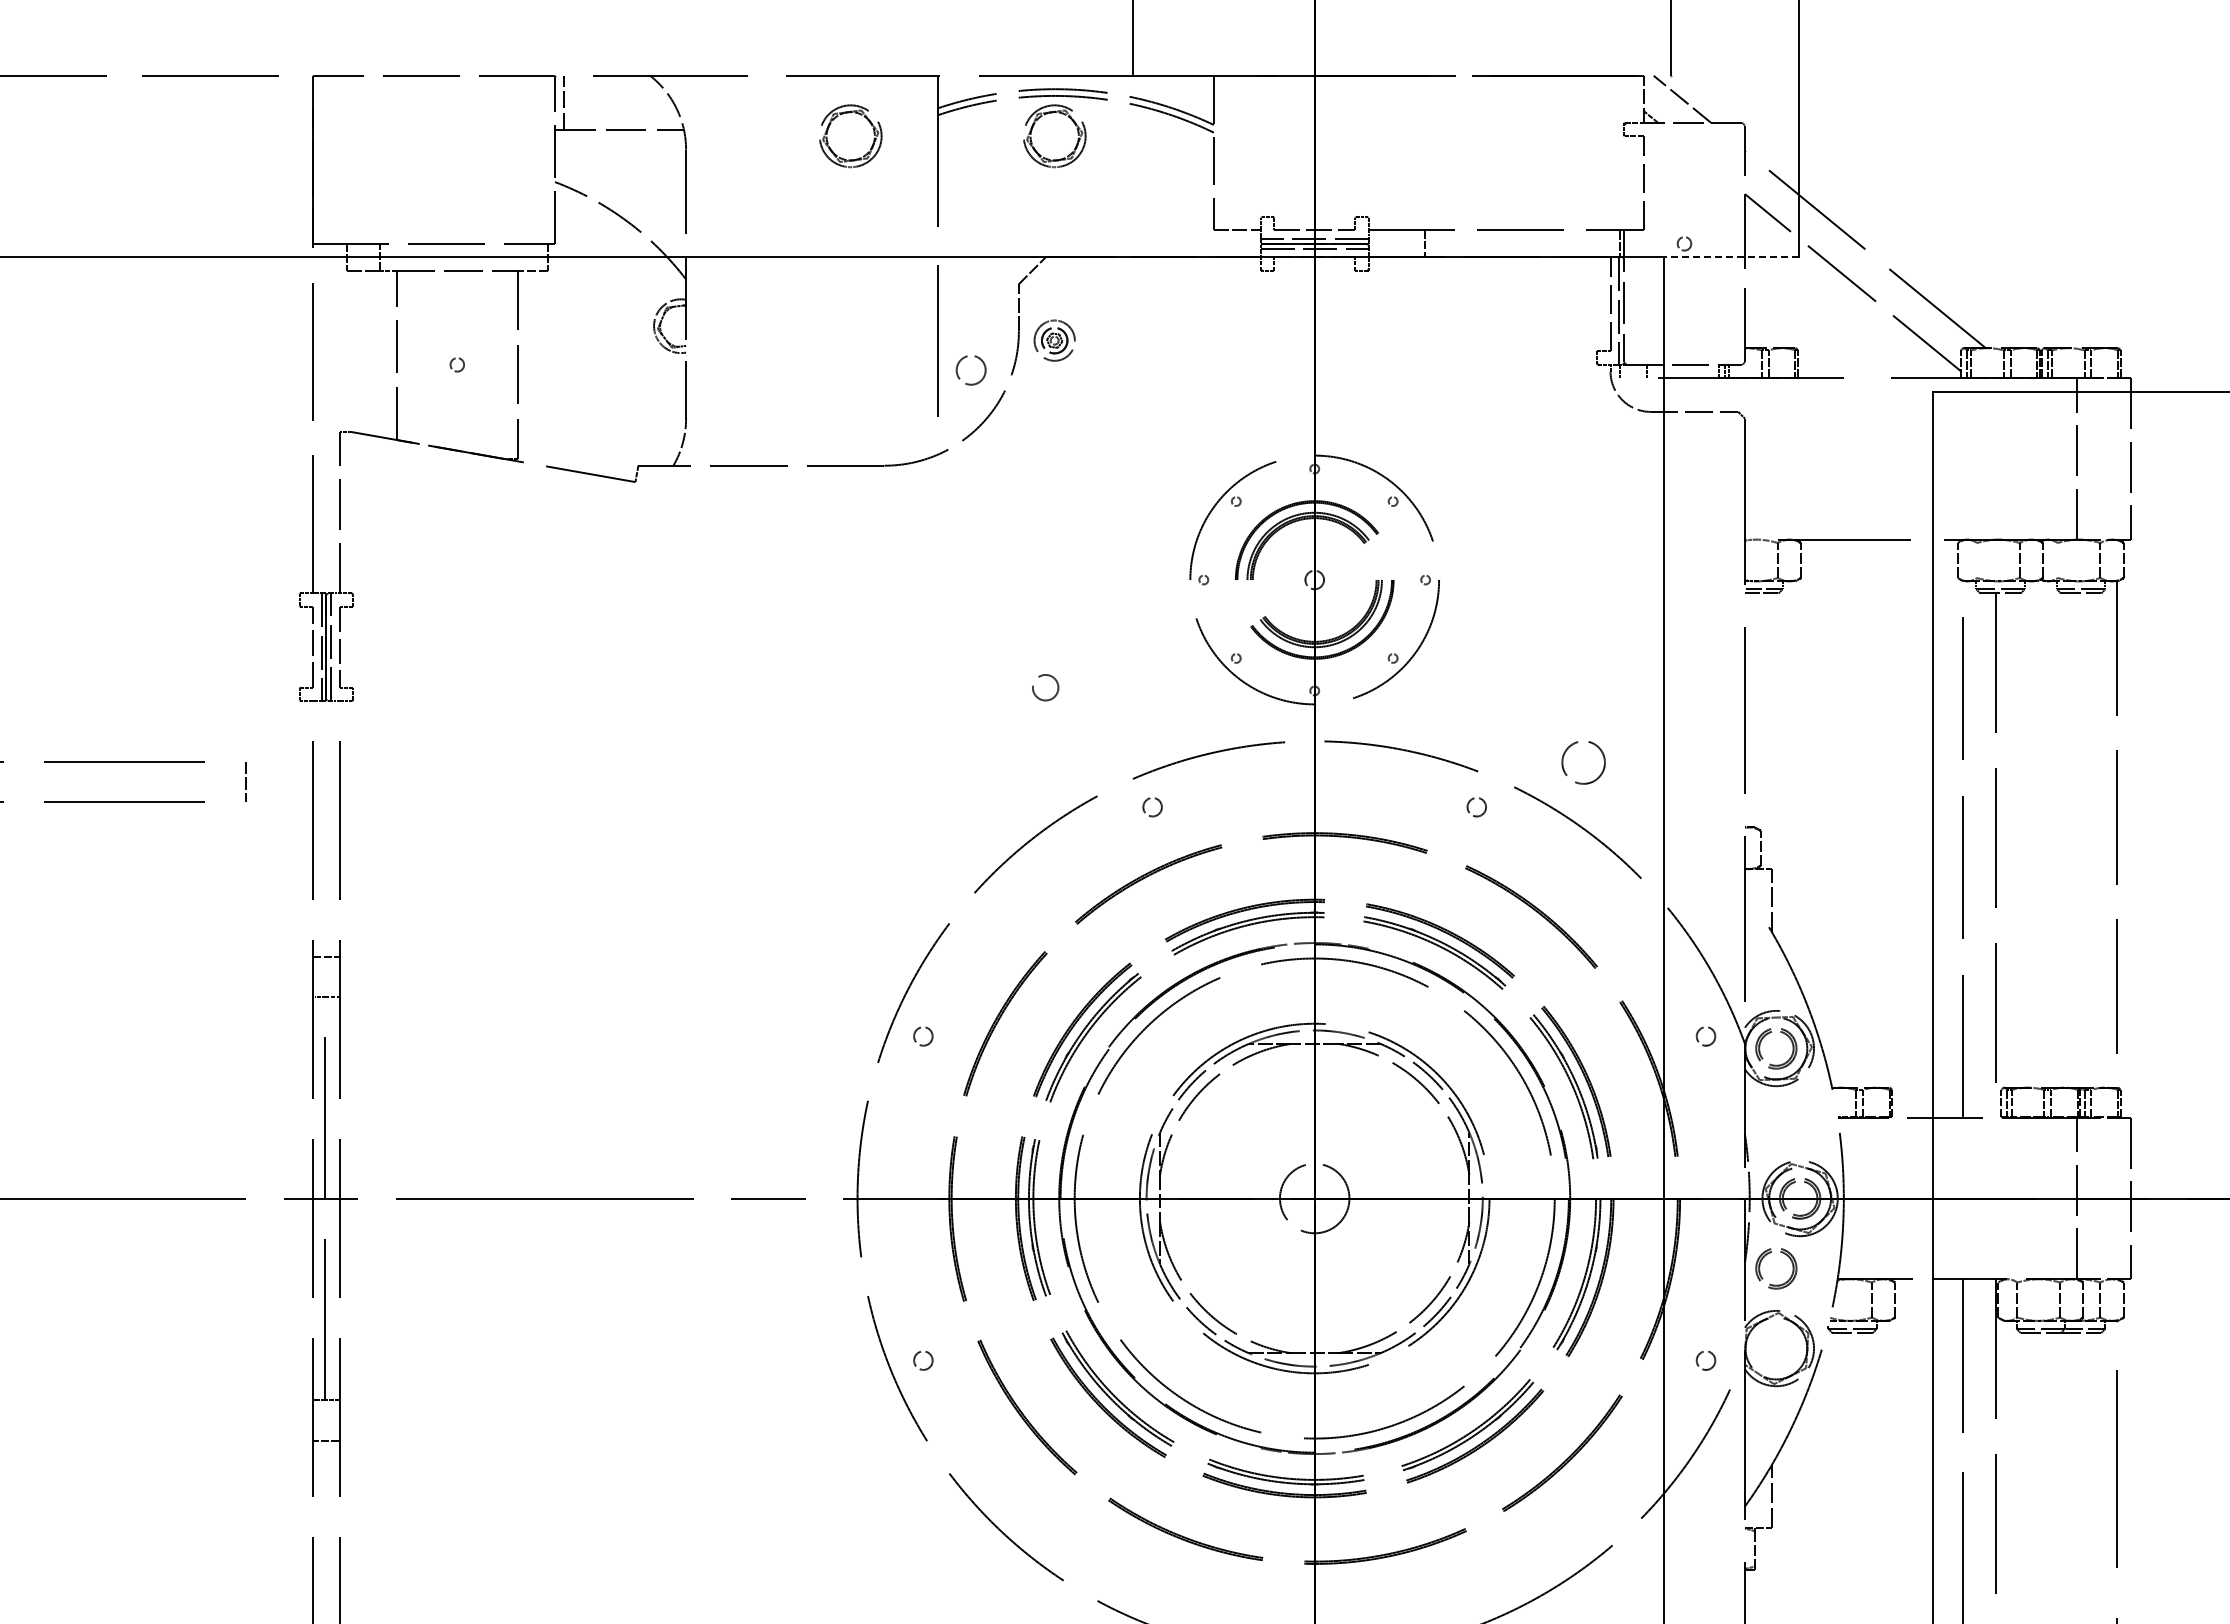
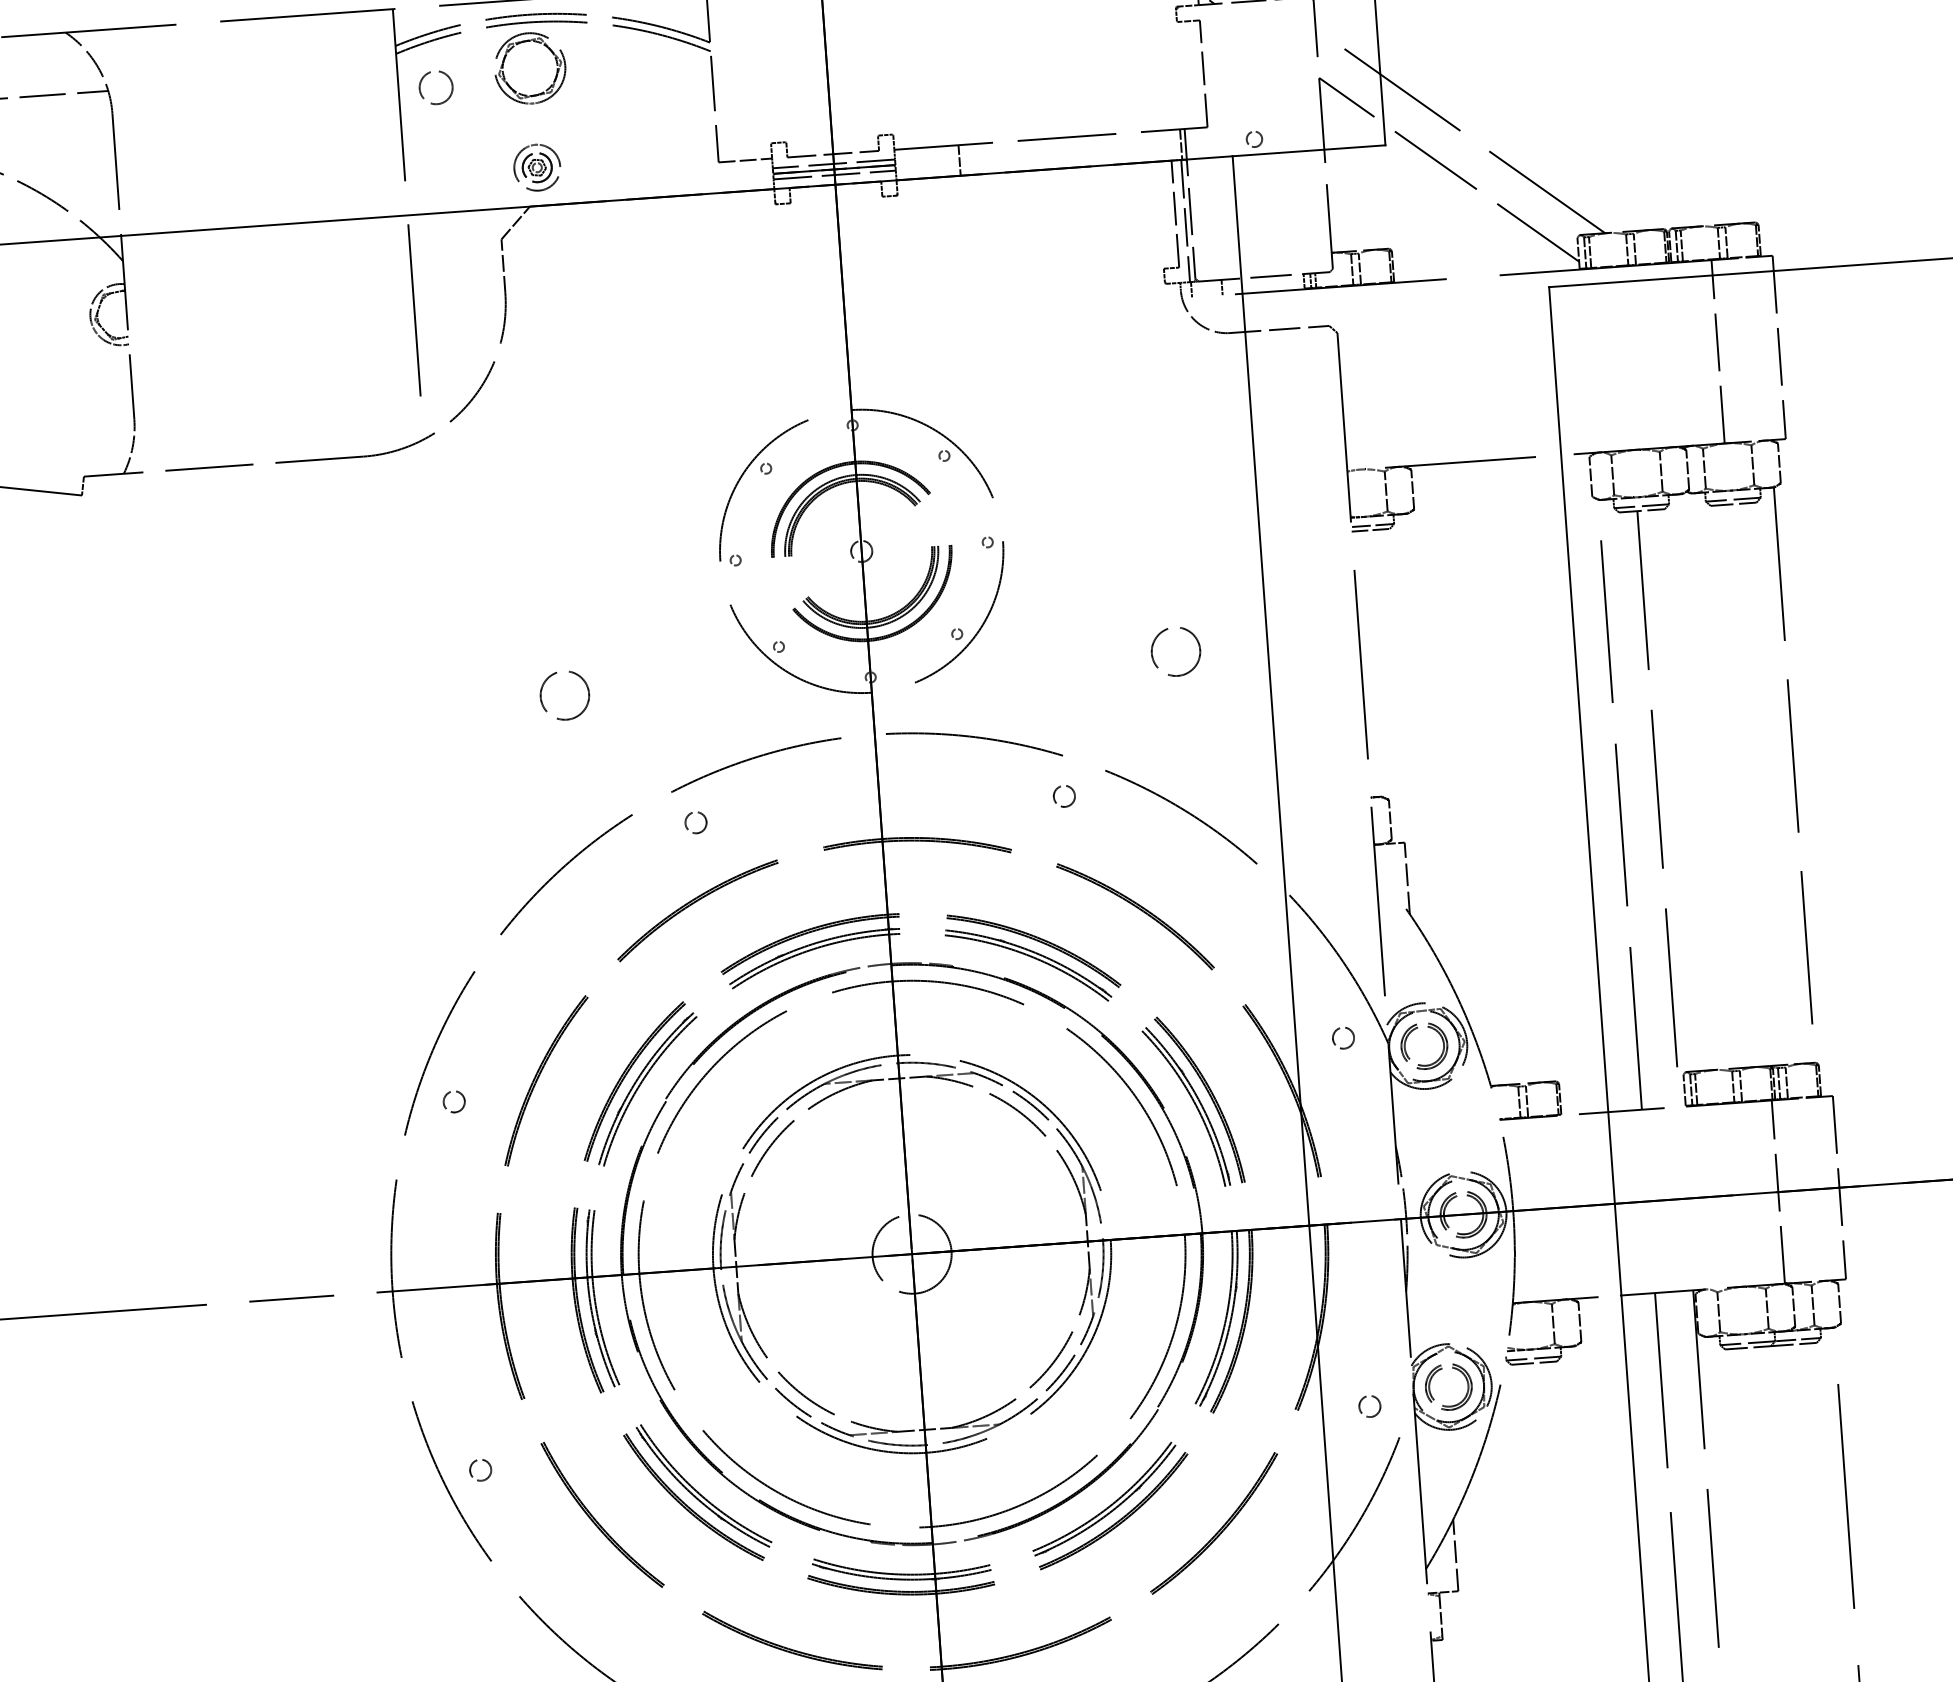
part: (850, 136) -> (298, 85), removed
line: (1731, 257) -> (1308, 151), dashed -> solid
part: (1054, 340) -> (537, 167), moved
circle: (970, 370) -> (435, 88), moved
line: (1977, 560) -> (1613, 475), added
line: (2057, 560) -> (1704, 468), added
circle: (1045, 687) -> (564, 695), size x1.67
circle: (1583, 762) -> (1175, 651), moved
part: (1792, 1268) -> (1467, 1385), moved

